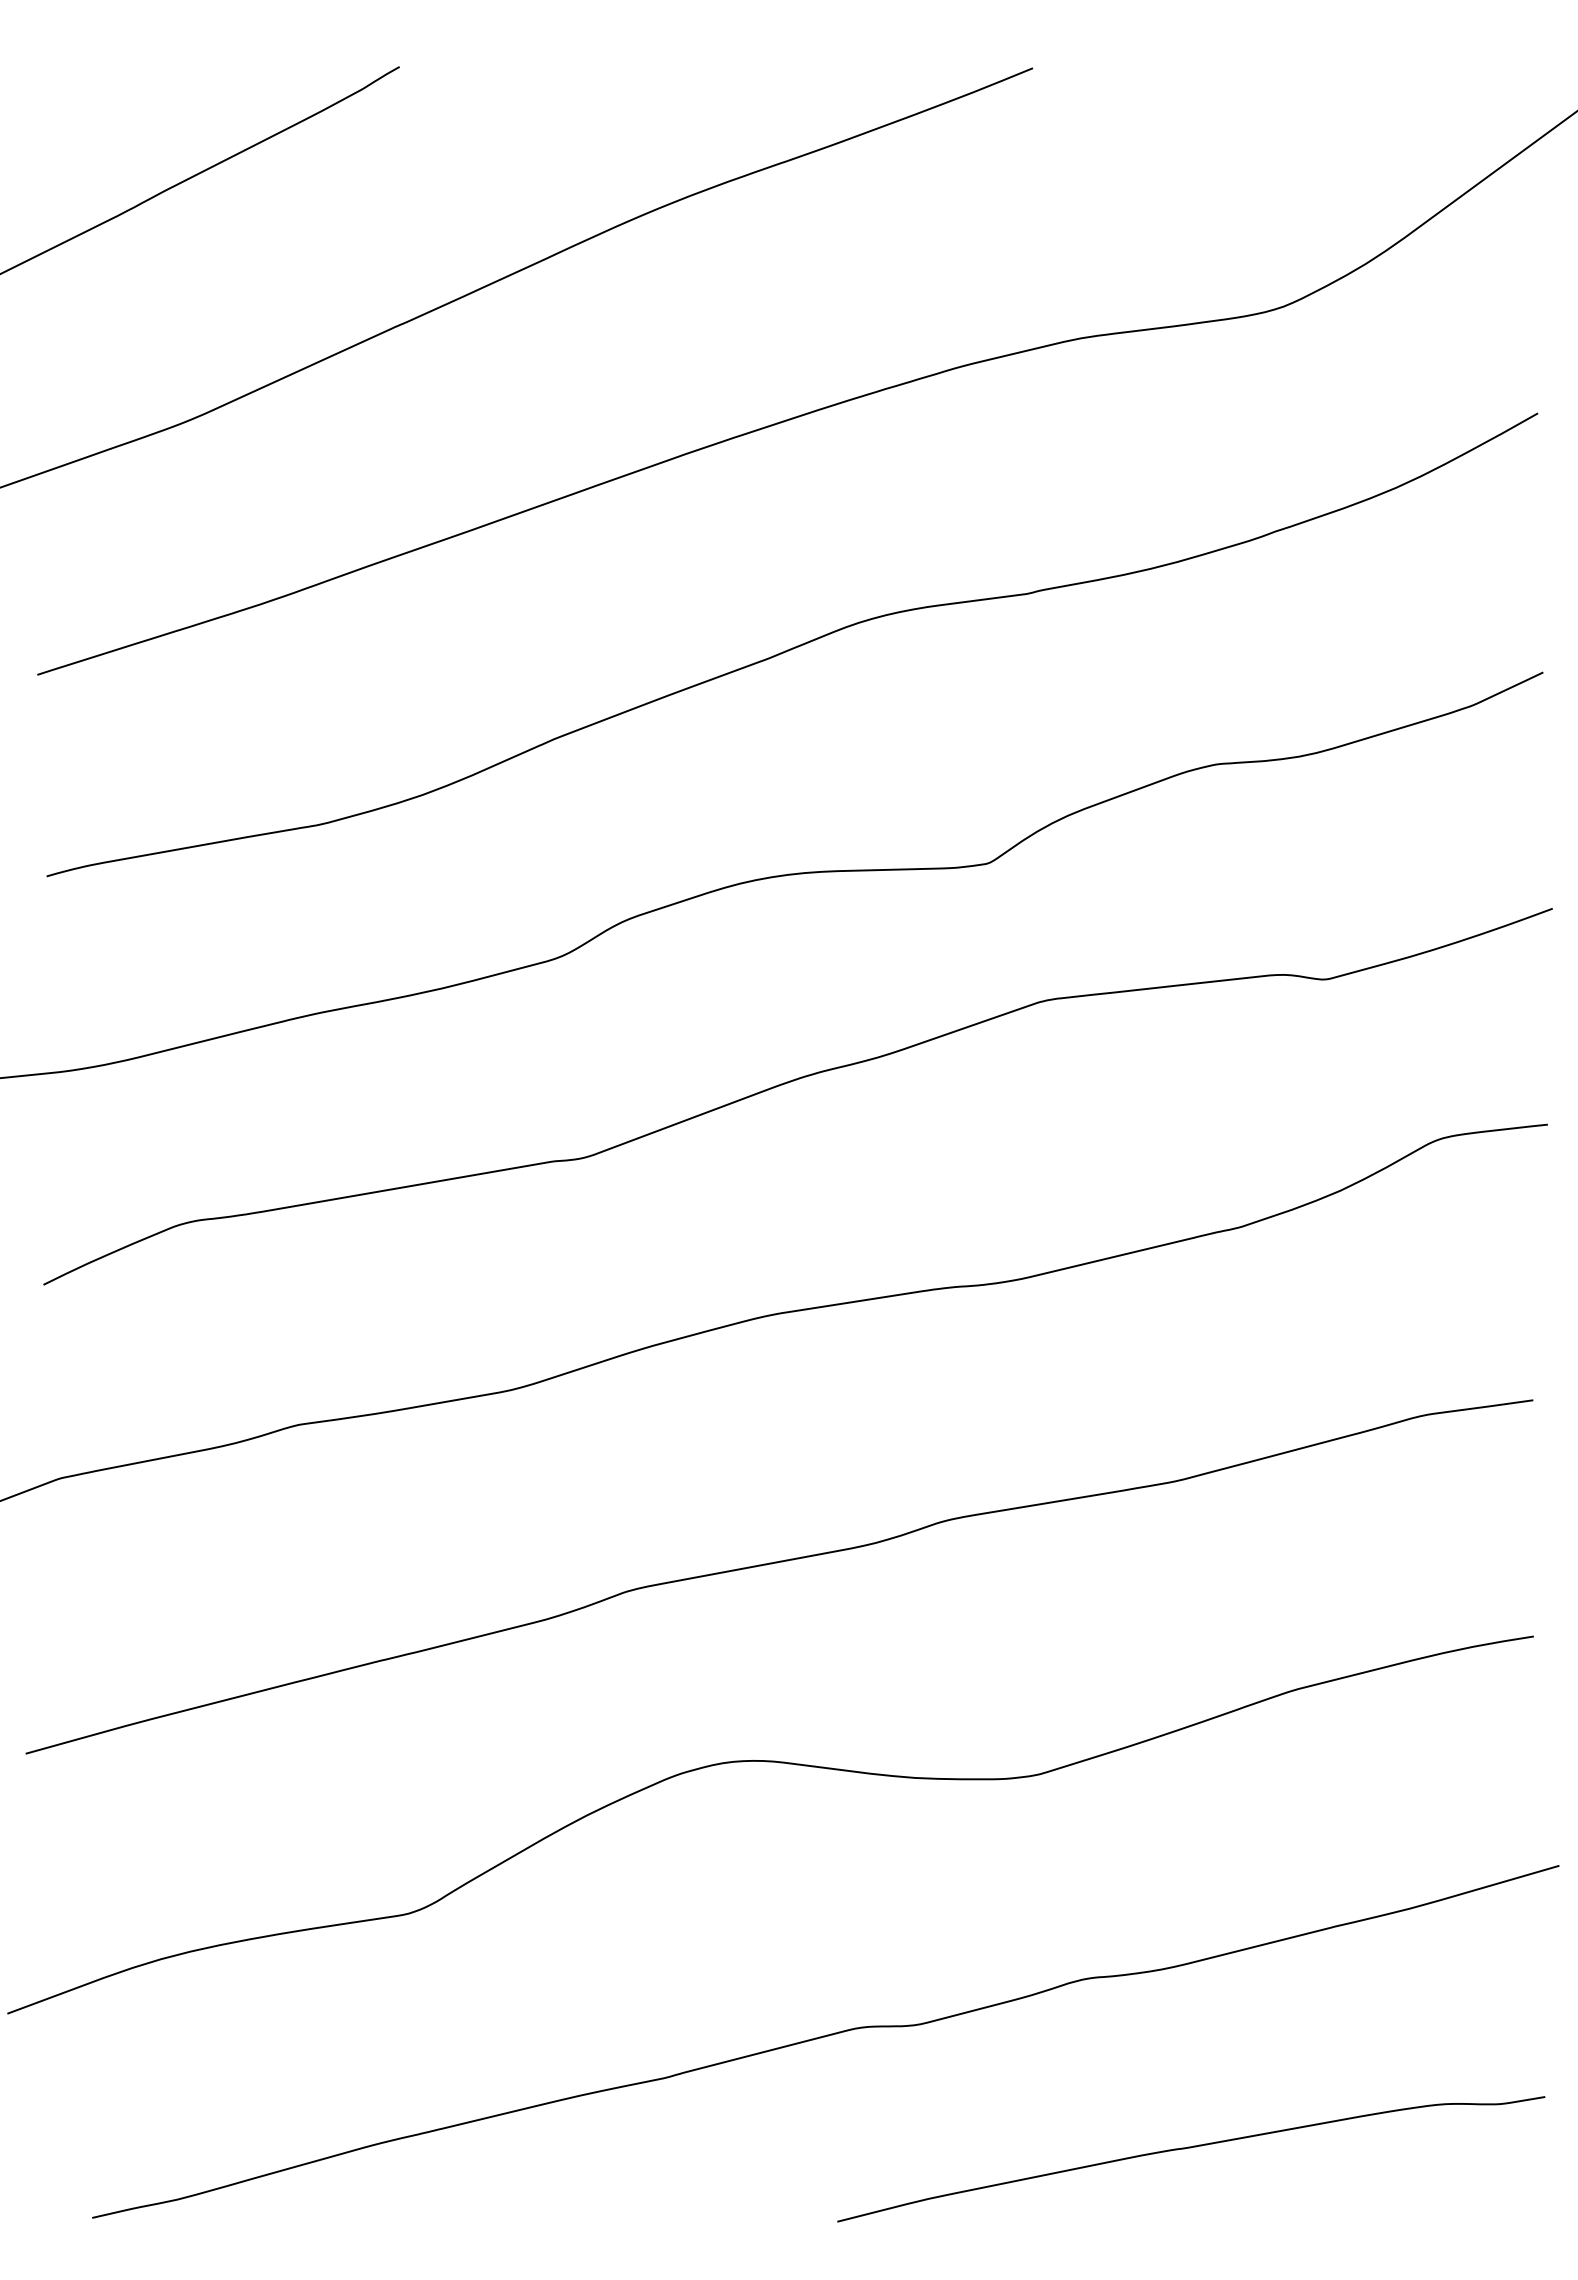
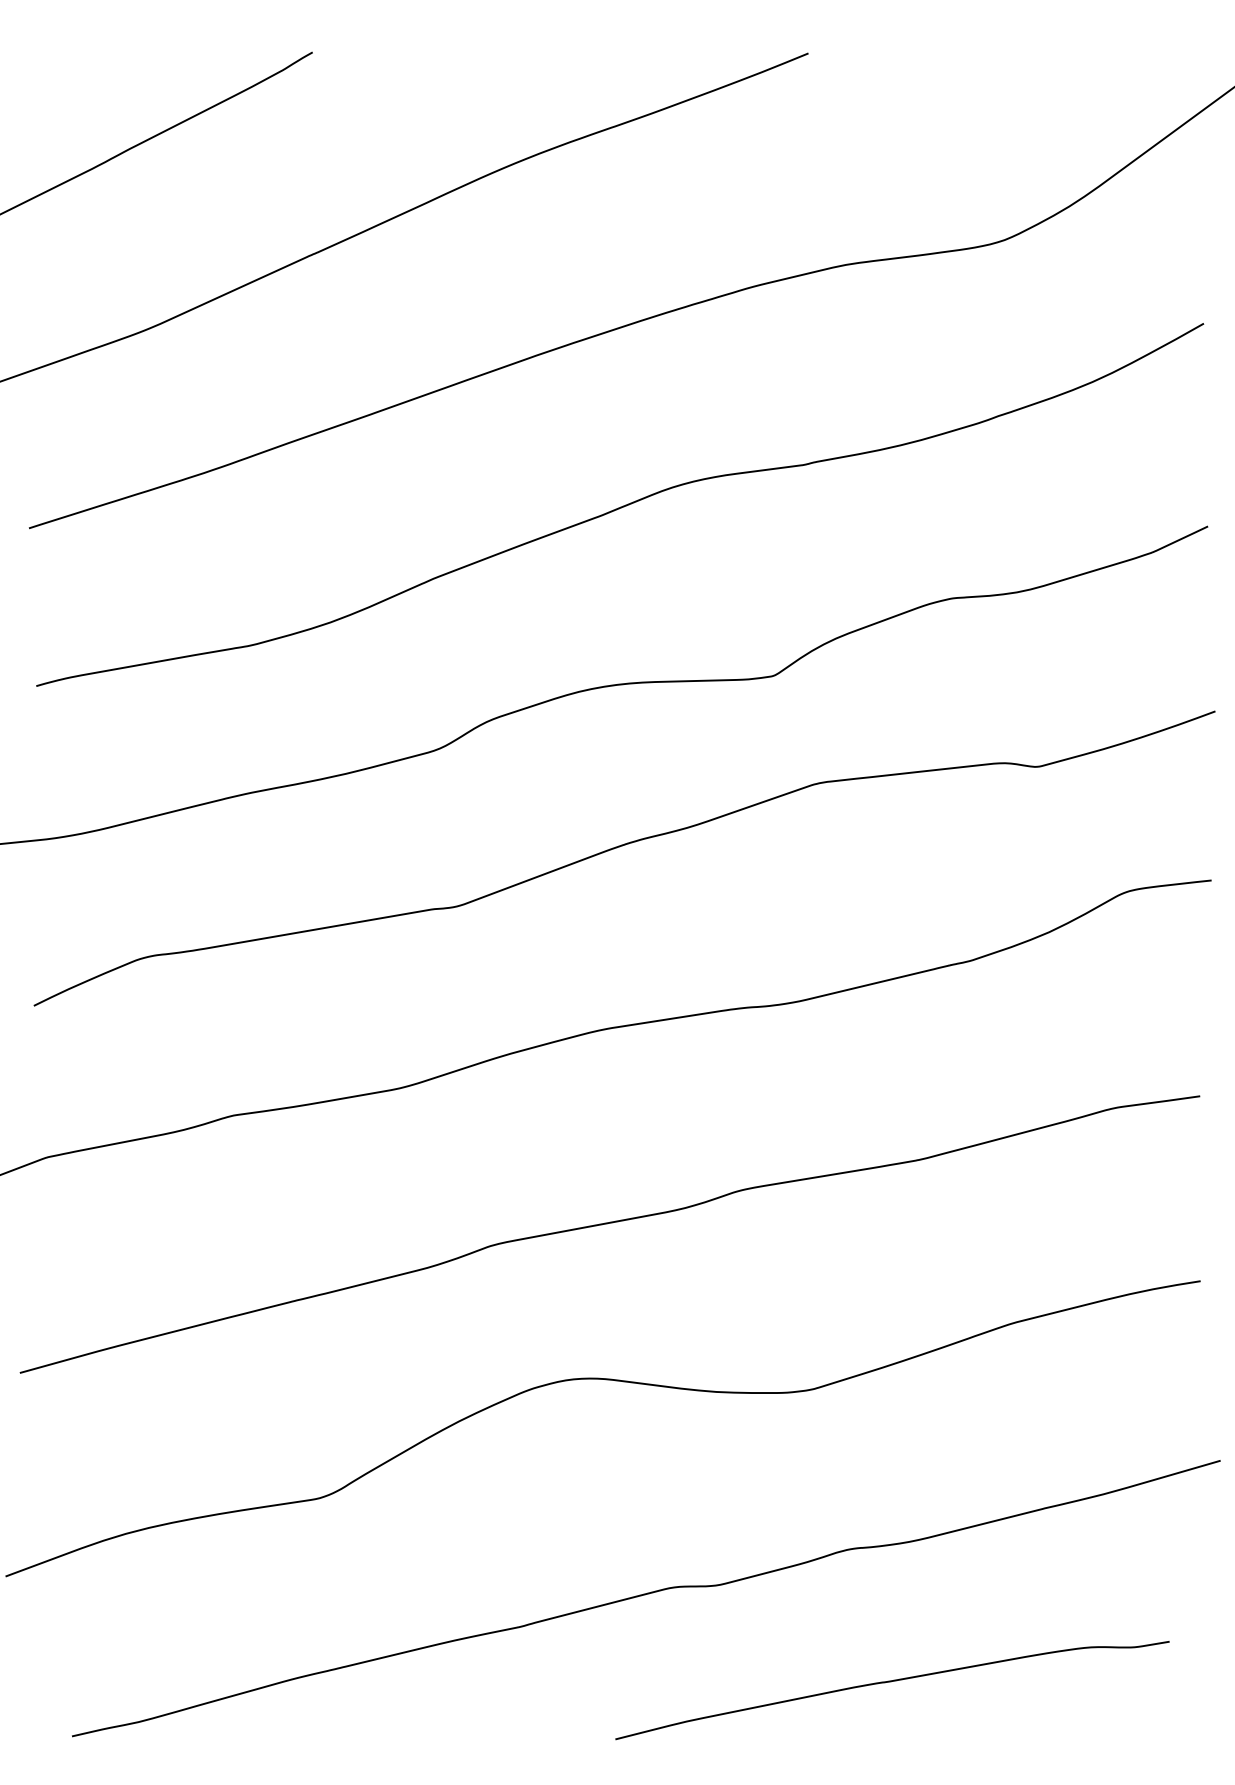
curve: (1191, 2148) -> (892, 1682), moved

